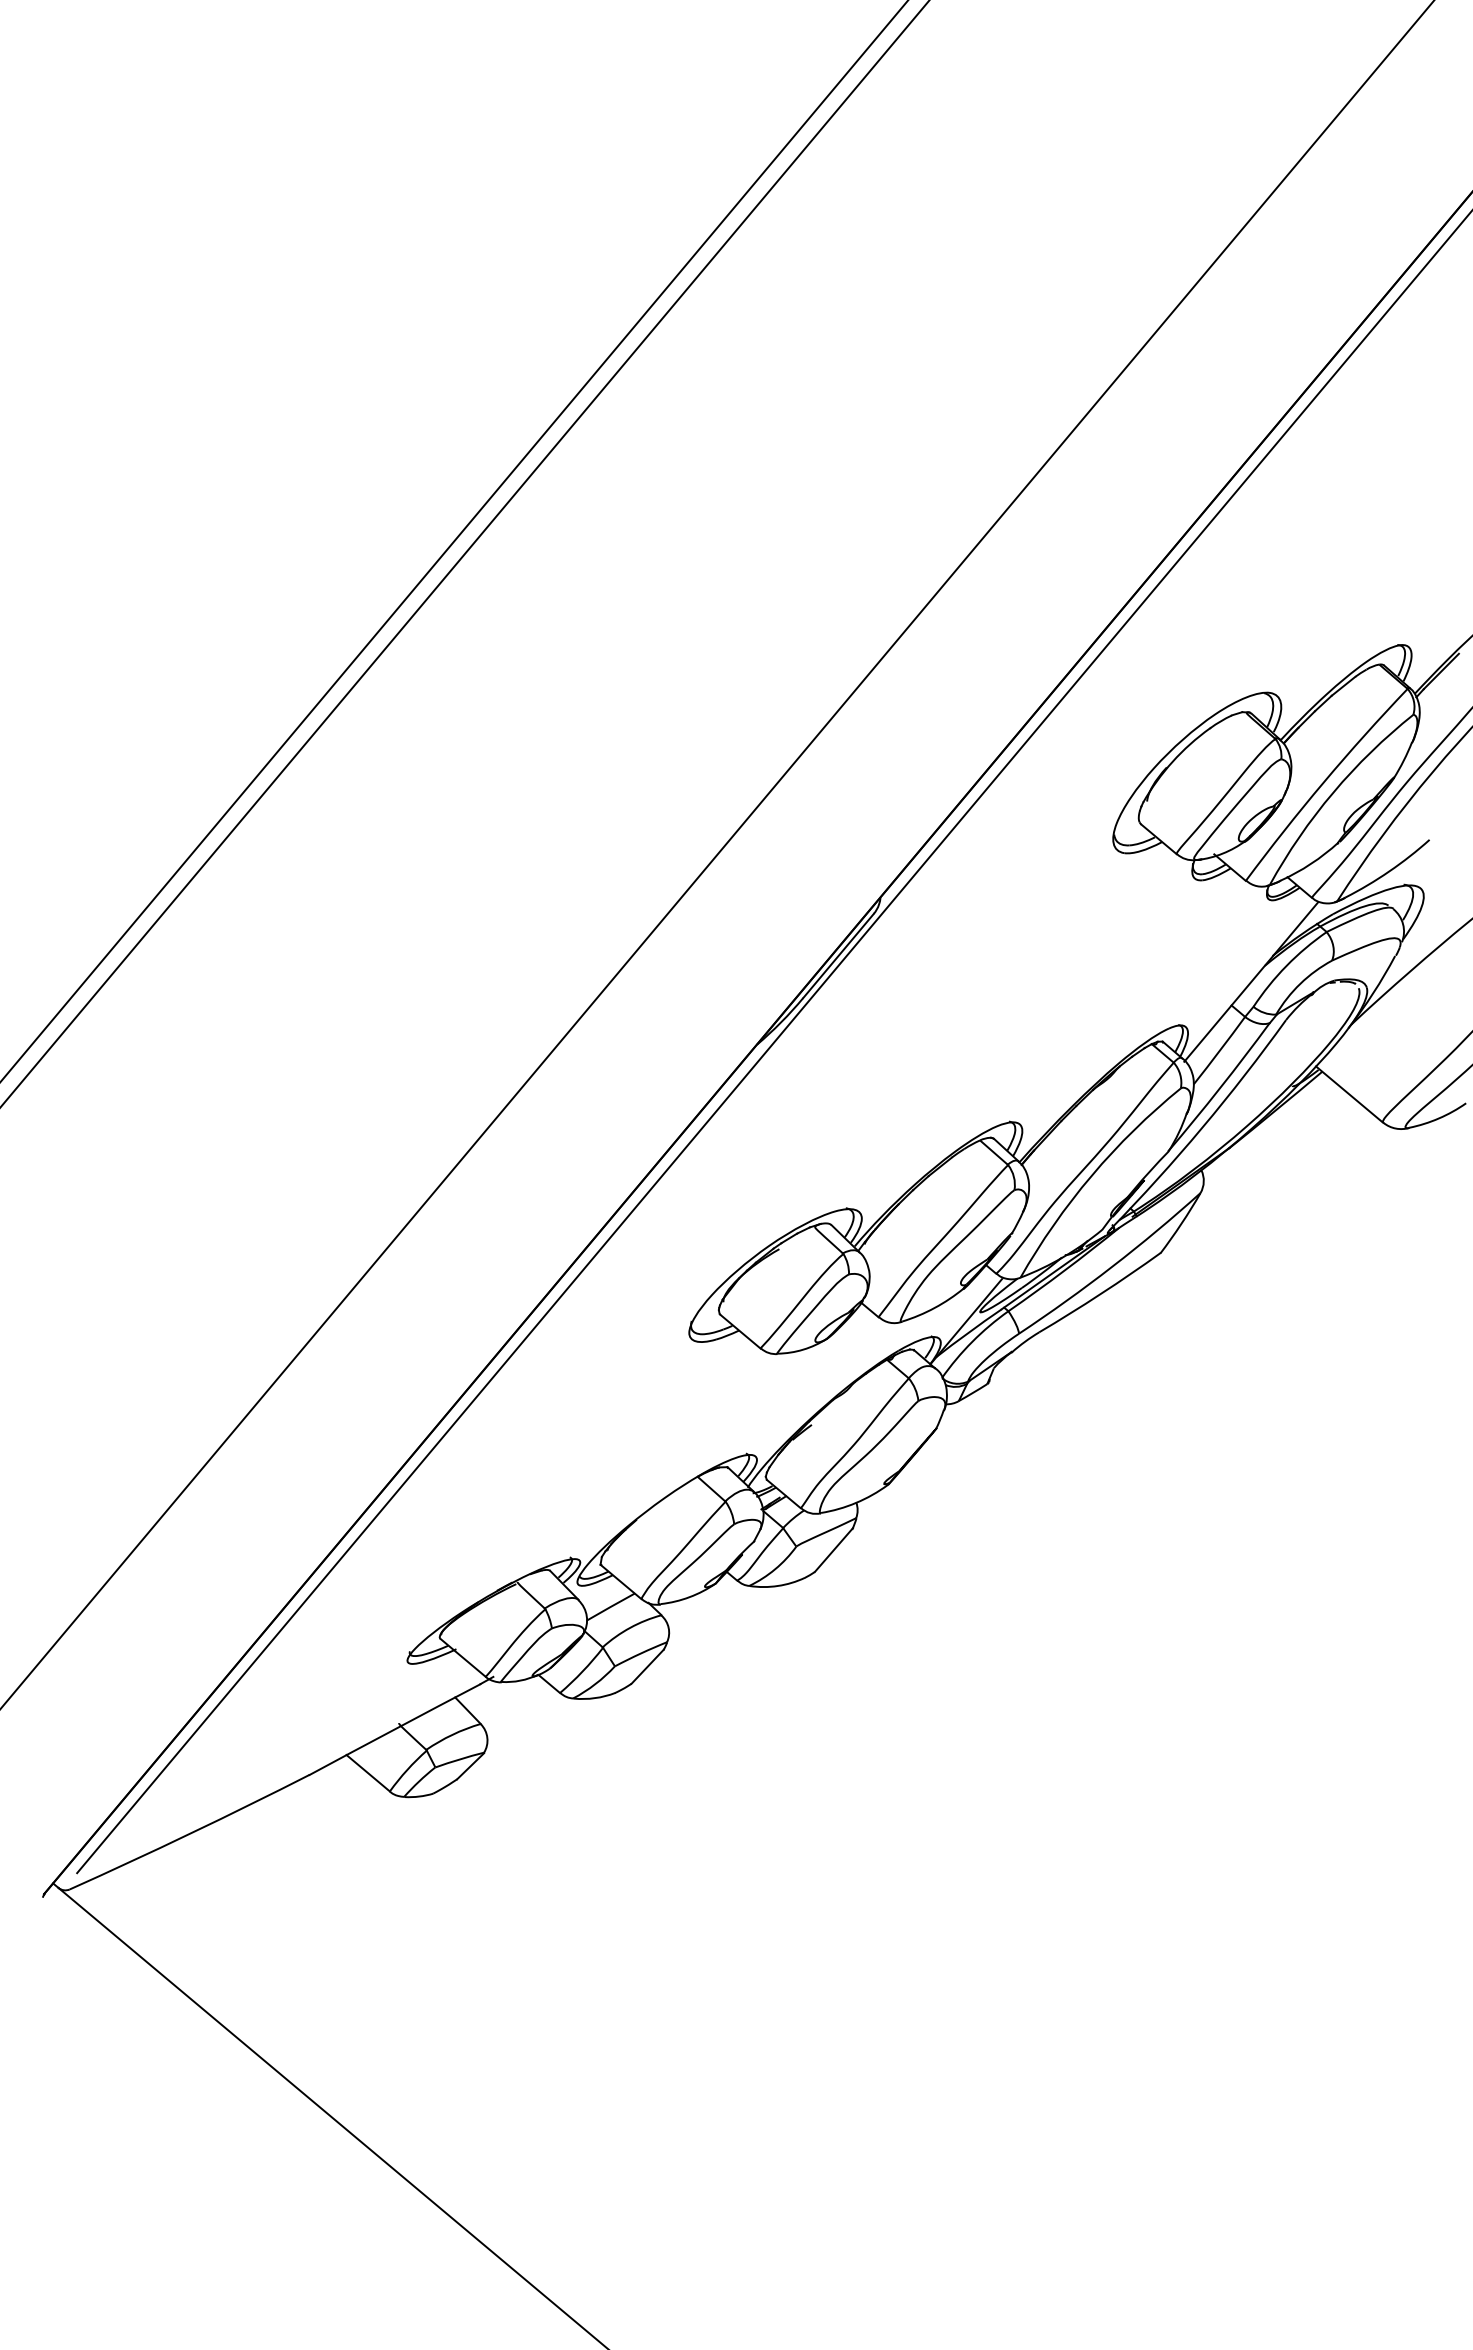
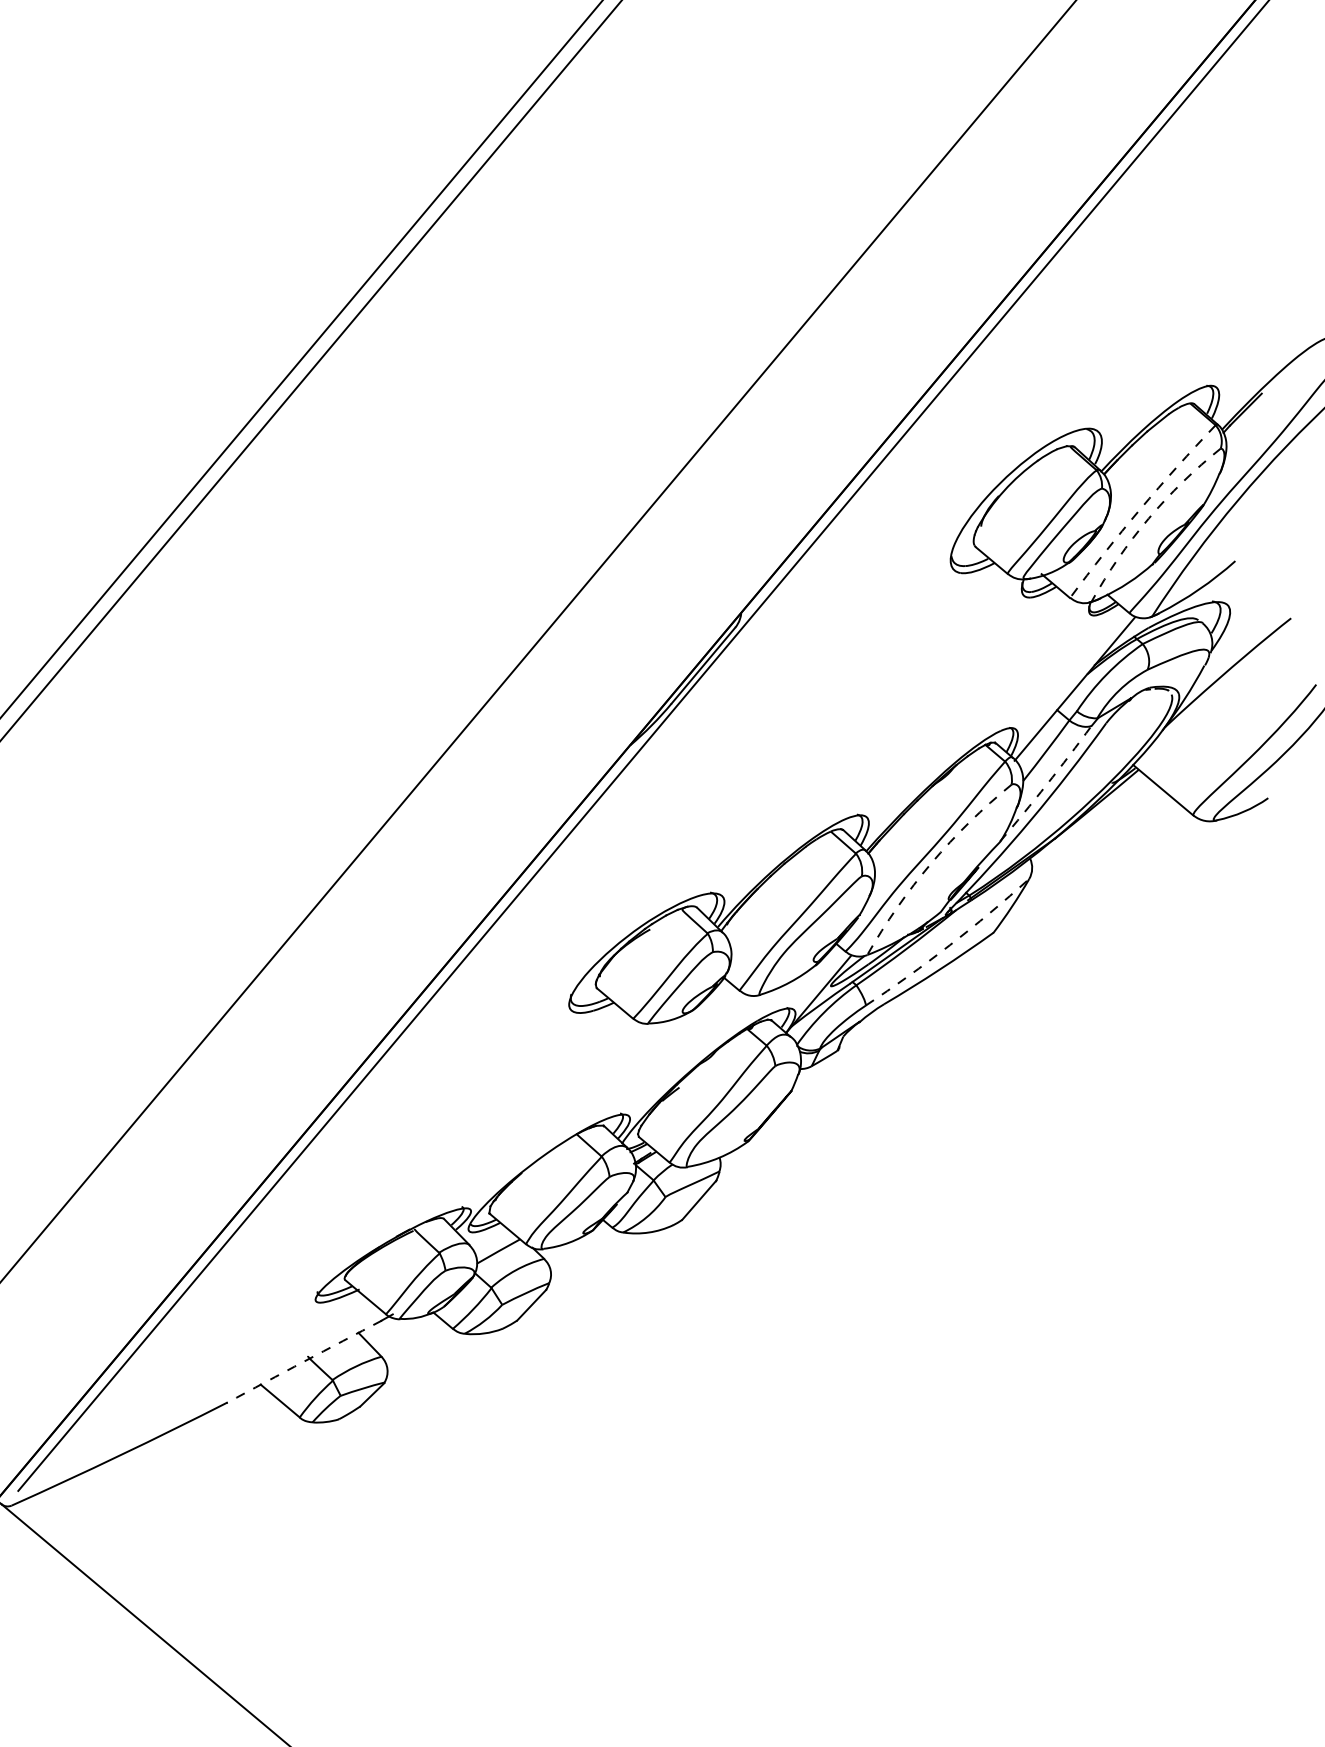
arc: (1323, 782) -> (1139, 509), solid -> dashed
arc: (1333, 792) -> (1148, 518), solid -> dashed
arc: (1220, 1088) -> (1047, 784), solid -> dashed
arc: (1091, 1175) -> (931, 863), solid -> dashed
arc: (1112, 1266) -> (950, 945), solid -> dashed
arc: (394, 1729) -> (303, 1361), solid -> dashed

